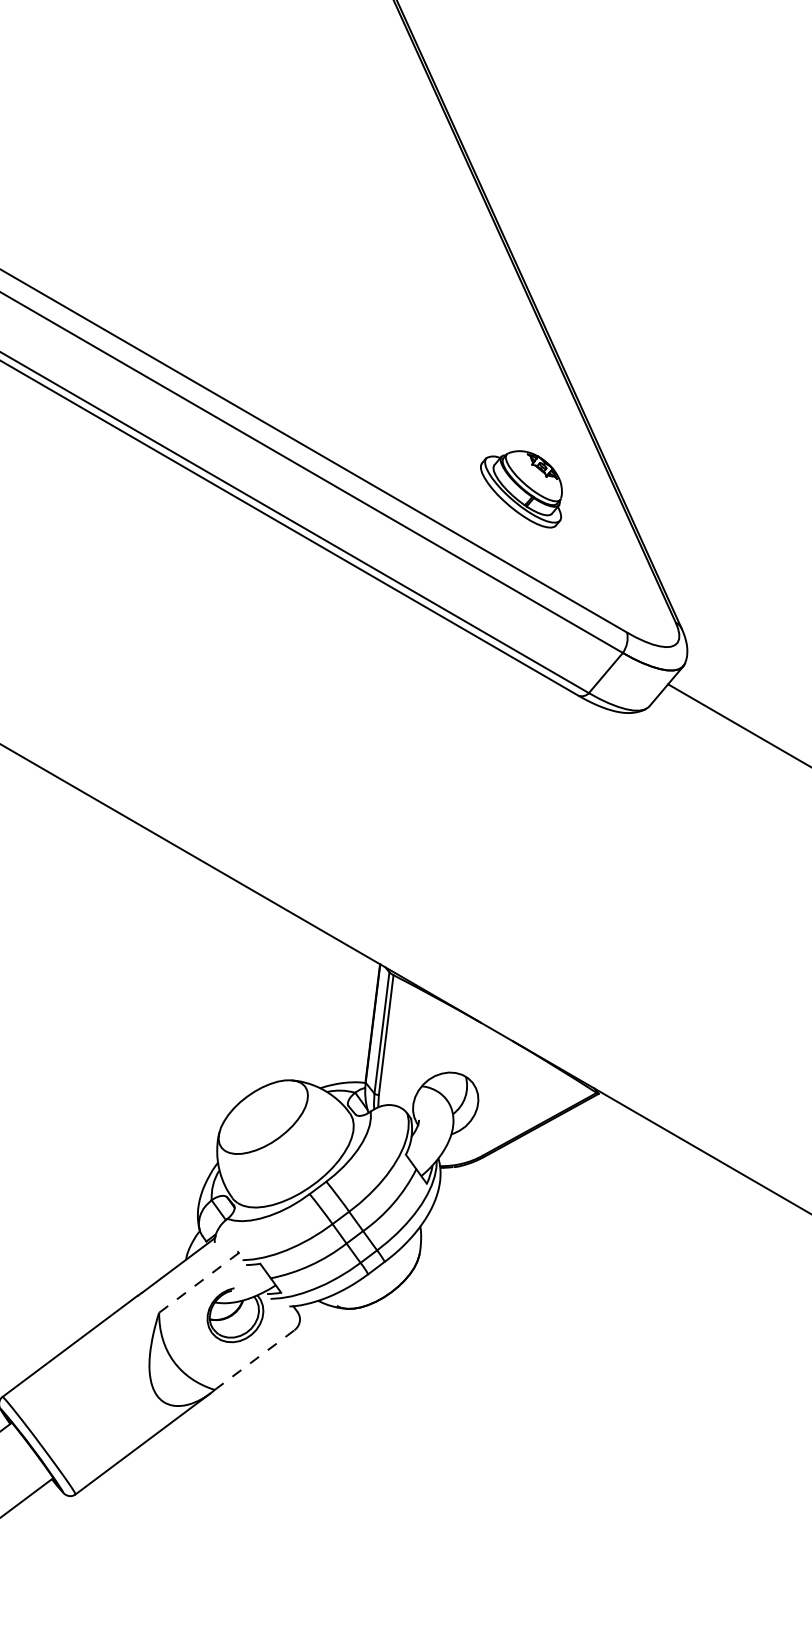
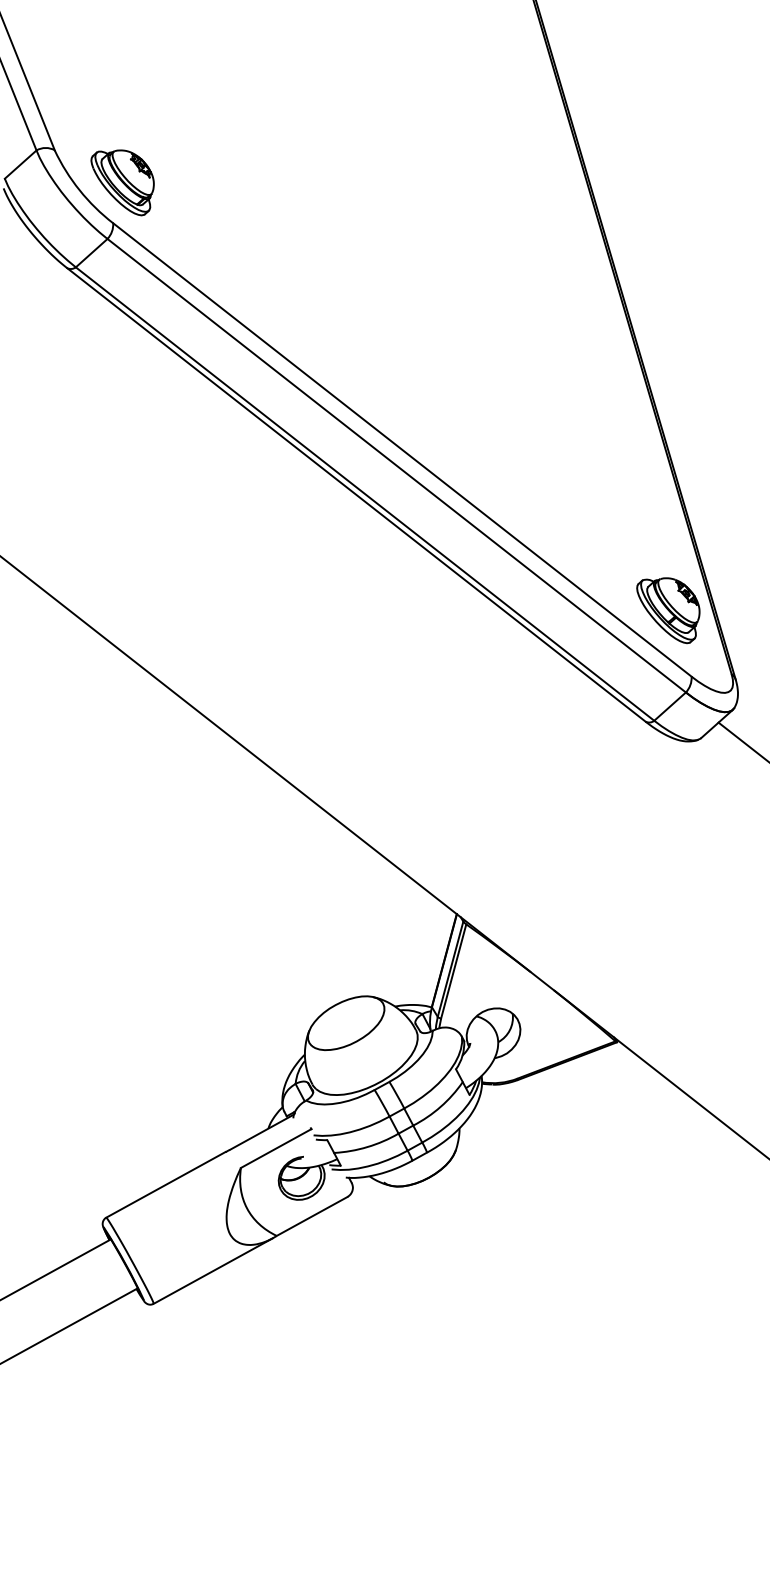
part: (523, 490) -> (668, 610), moved
line: (198, 1282) -> (275, 1148), dashed -> solid
line: (255, 1359) -> (312, 1216), dashed -> solid

